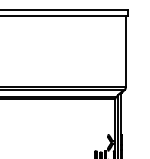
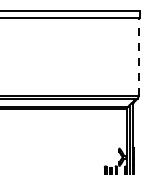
line: (125, 51) -> (138, 56), solid -> dashed

